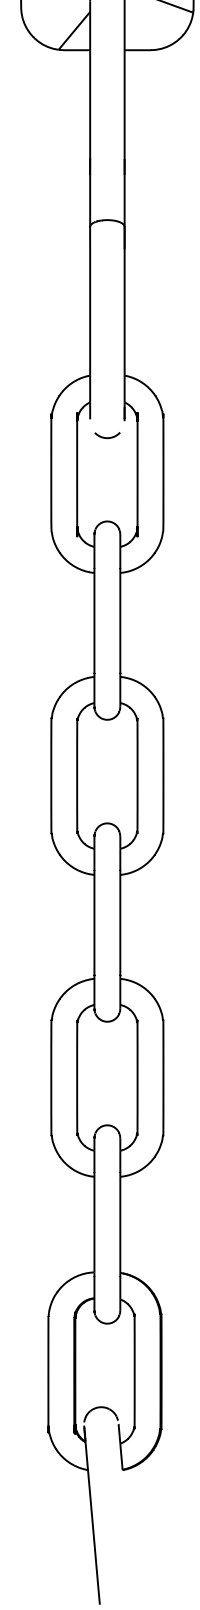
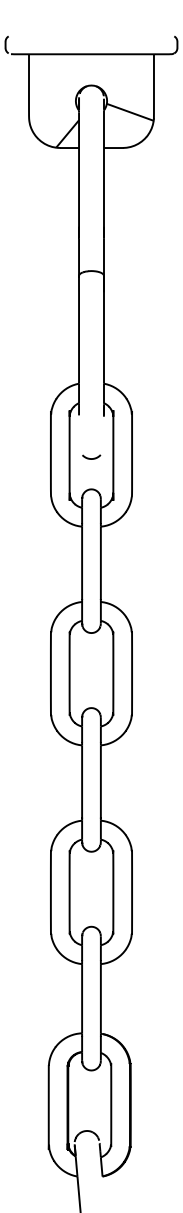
curve: (107, 437) -> (91, 458), moved

